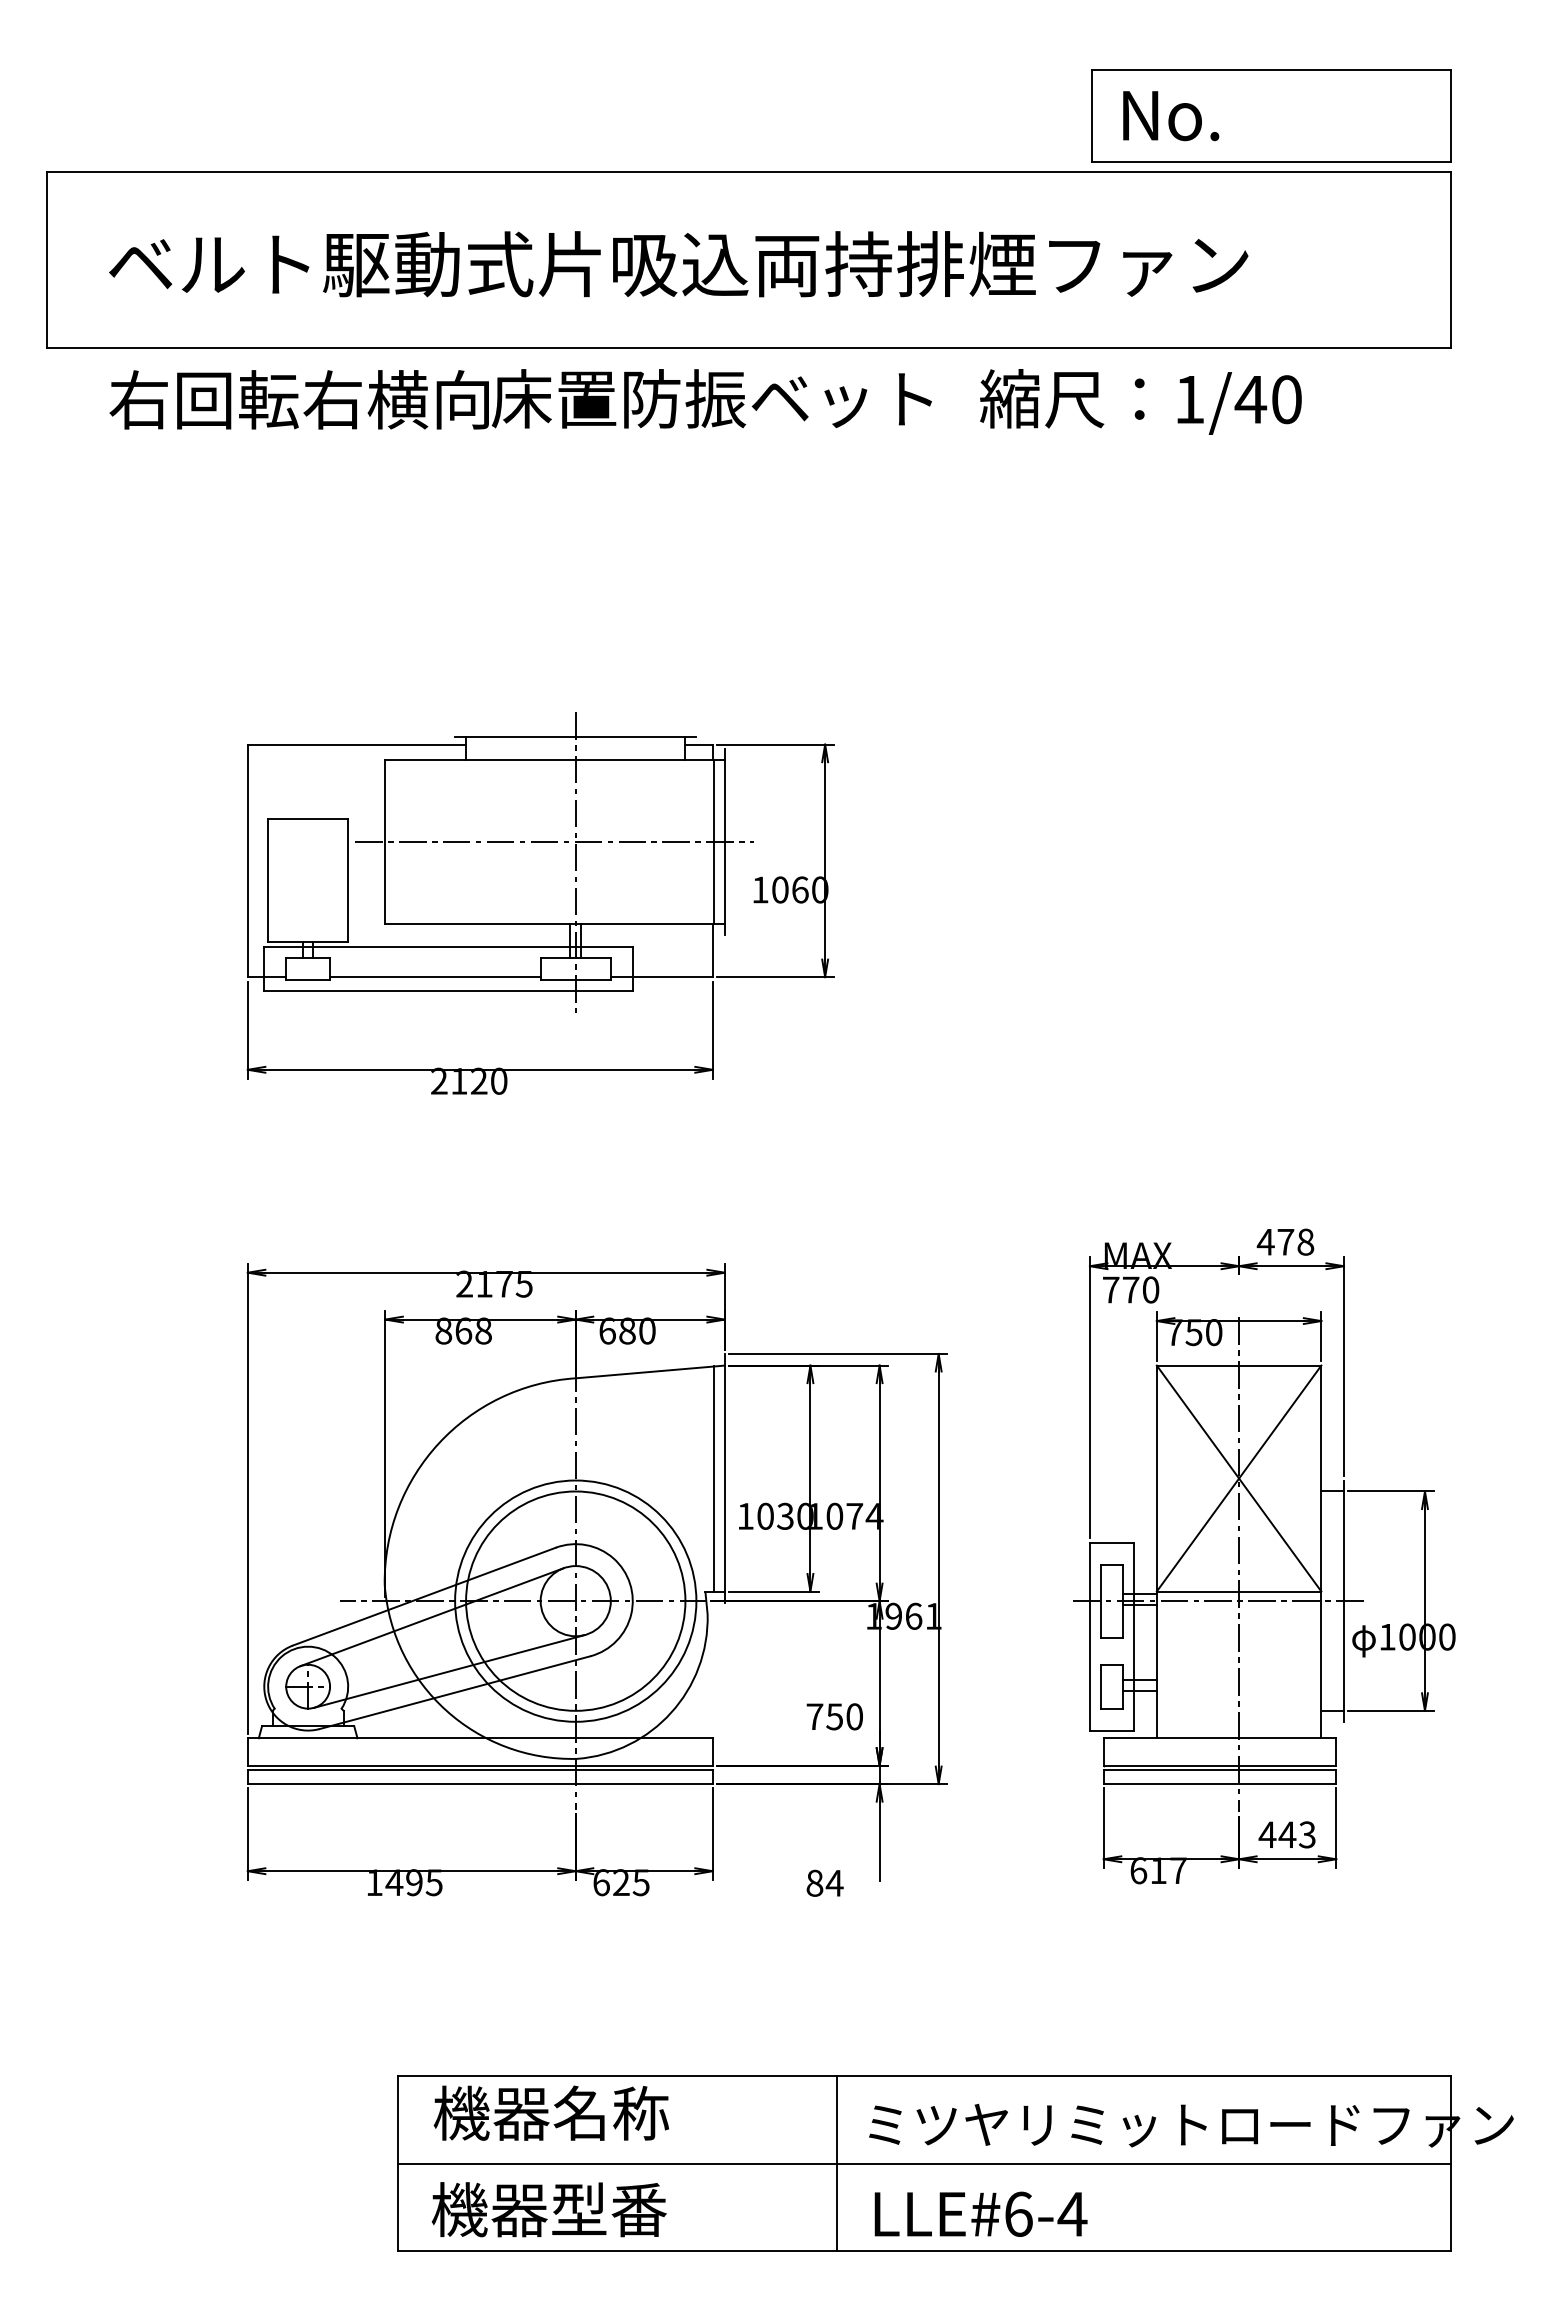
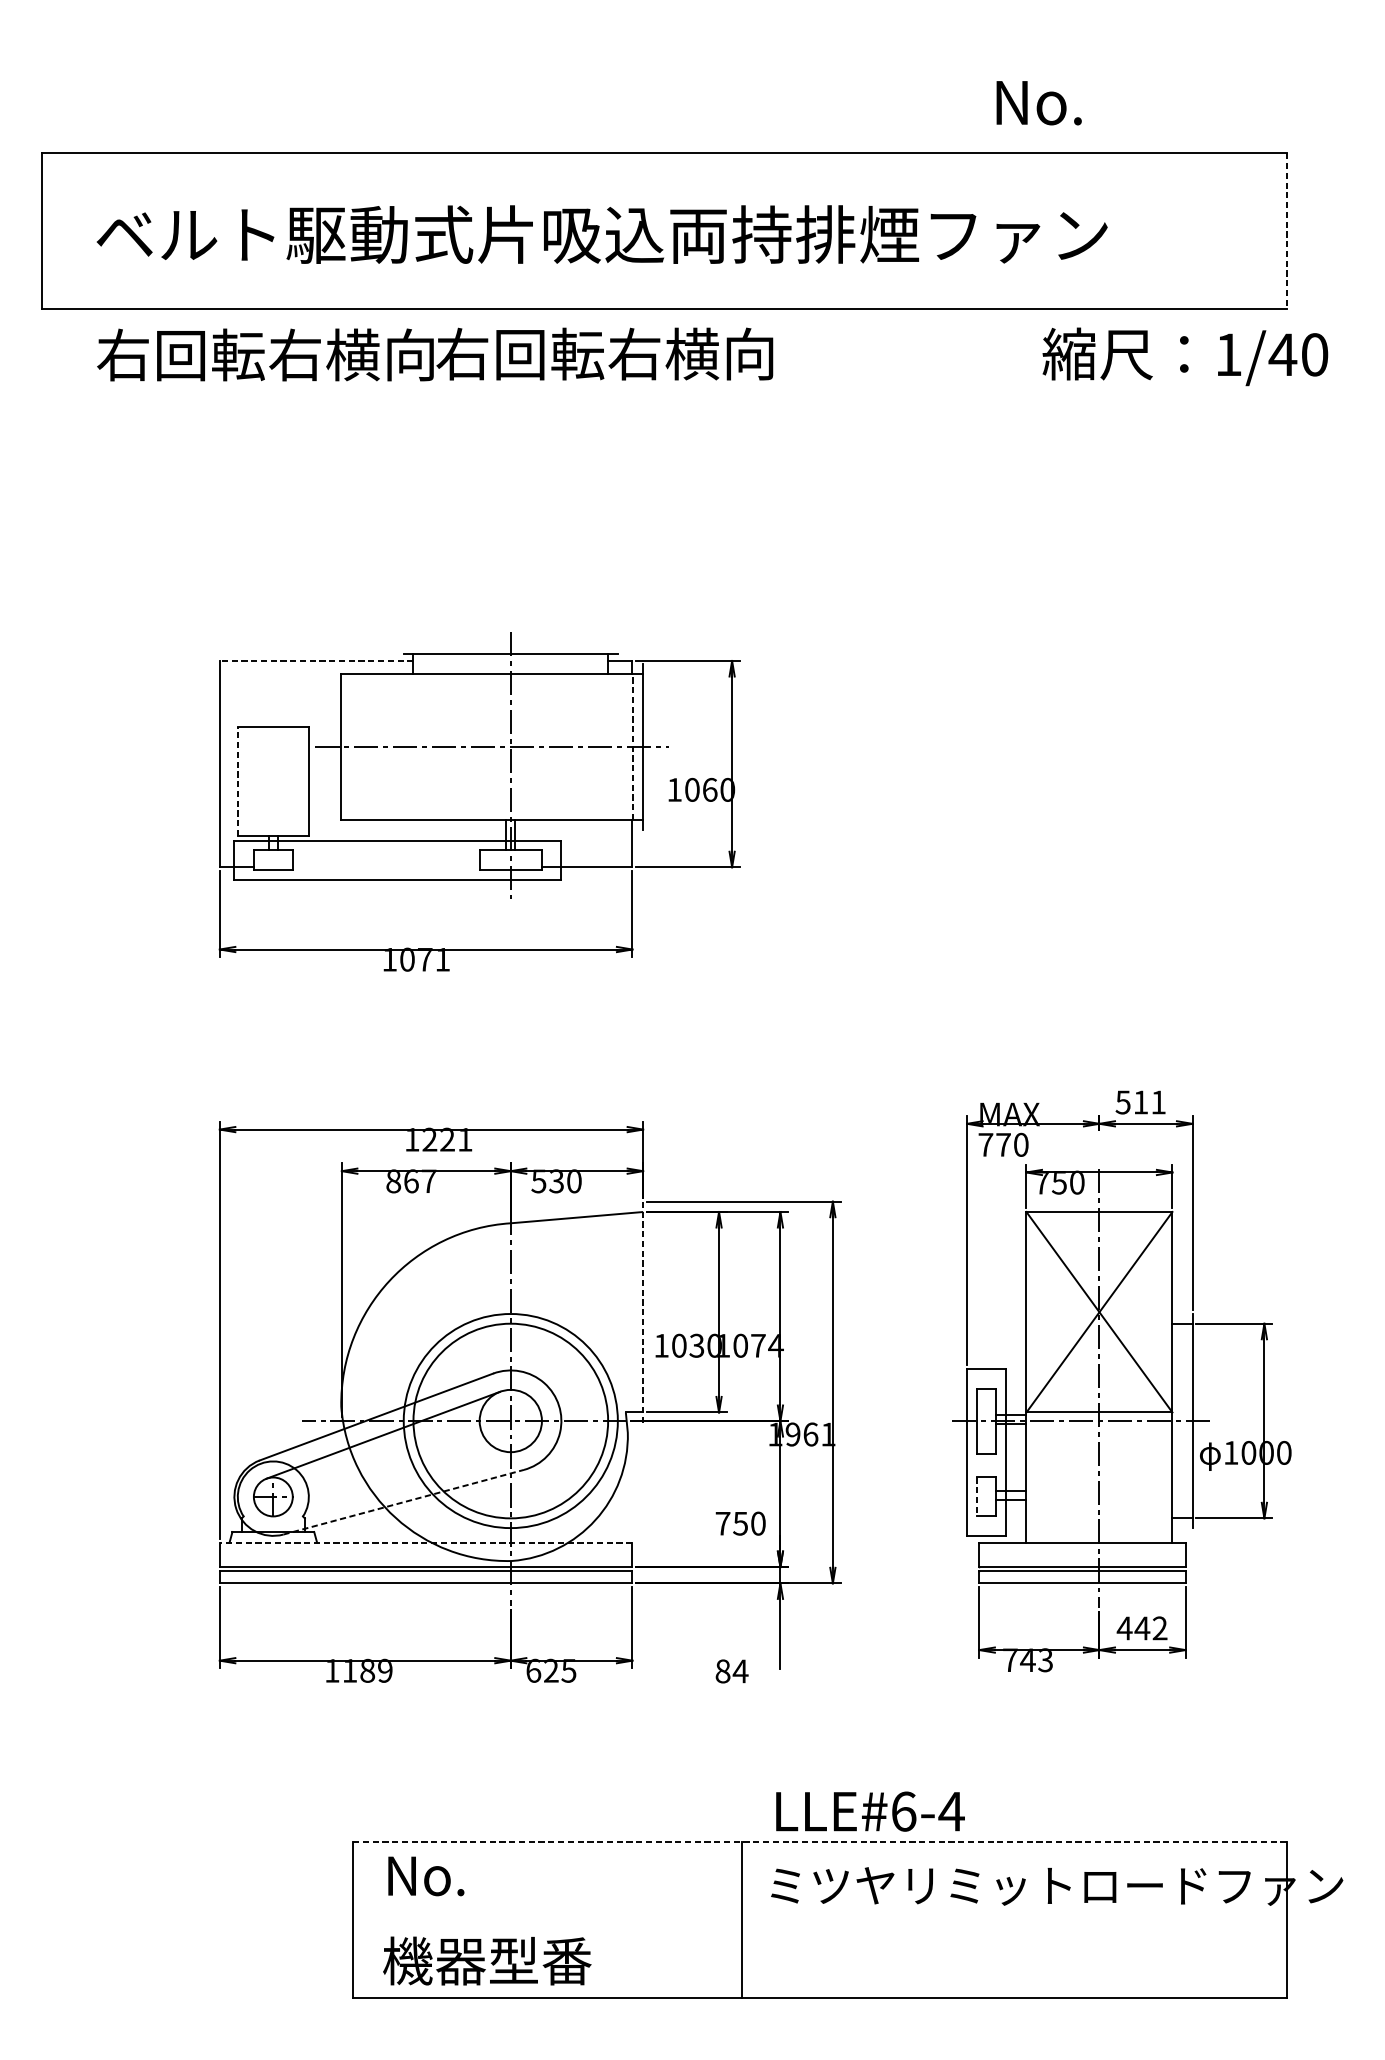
part: (1271, 115) -> (1128, 102), removed
line: (1450, 260) -> (1287, 231), solid -> dashed
text: (711, 398) -> (631, 353), 床置防振ベット -> 右回転右横向
text: (1140, 401) -> (1185, 356), moved
line: (356, 744) -> (316, 660), solid -> dashed
line: (713, 841) -> (633, 746), solid -> dashed
line: (268, 880) -> (238, 781), solid -> dashed
line: (435, 977) -> (386, 867), removed
text: (469, 1080) -> (416, 959), 2120 -> 1071
text: (1285, 1241) -> (1140, 1101), 478 -> 511
text: (494, 1283) -> (438, 1139), 2175 -> 1221
text: (483, 1330) -> (428, 1180), 868 -> 867
text: (616, 1330) -> (546, 1180), 680 -> 530
line: (713, 1478) -> (633, 1312), removed
line: (724, 1478) -> (642, 1312), solid -> dashed
line: (448, 1671) -> (397, 1483), removed
line: (1100, 1686) -> (976, 1496), solid -> dashed
line: (455, 1692) -> (404, 1502), solid -> dashed
line: (480, 1738) -> (426, 1542), solid -> dashed
text: (1307, 1834) -> (1160, 1628), 443 -> 442
text: (1158, 1870) -> (1027, 1660), 617 -> 743
text: (413, 1882) -> (366, 1670), 1495 -> 1189
line: (924, 2075) -> (820, 1841), solid -> dashed
text: (551, 2112) -> (489, 1874), 機器名称 -> No.
line: (923, 2163) -> (819, 1920), removed
text: (980, 2213) -> (869, 1810), moved

